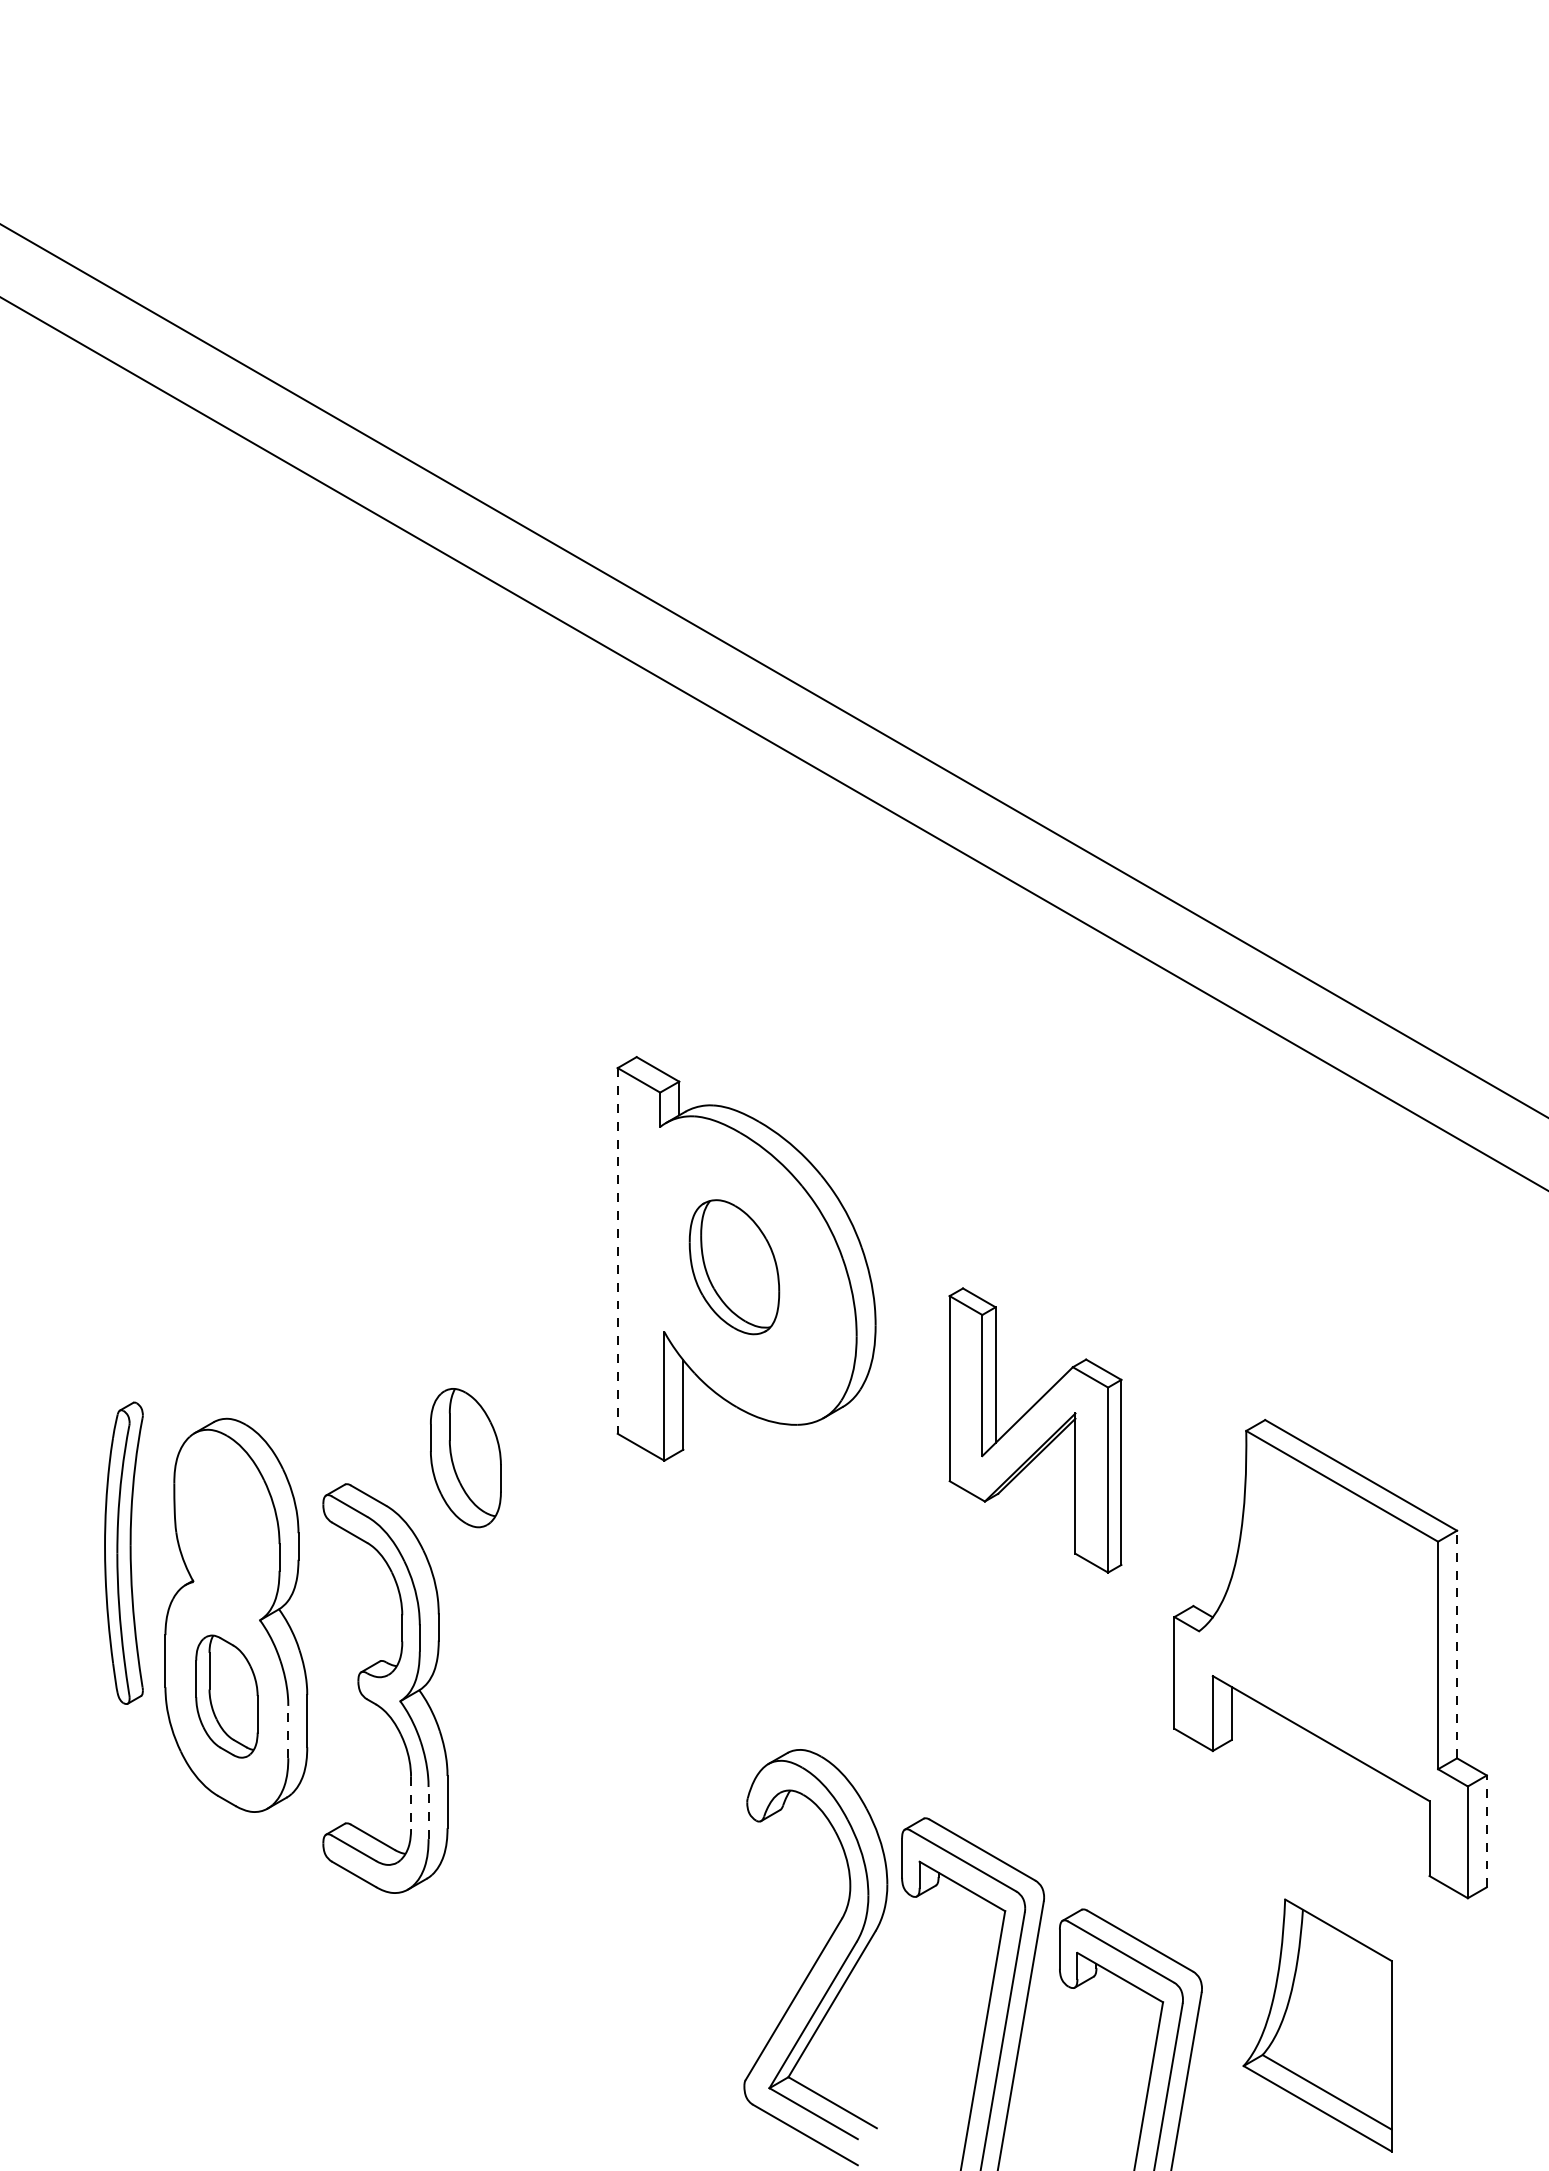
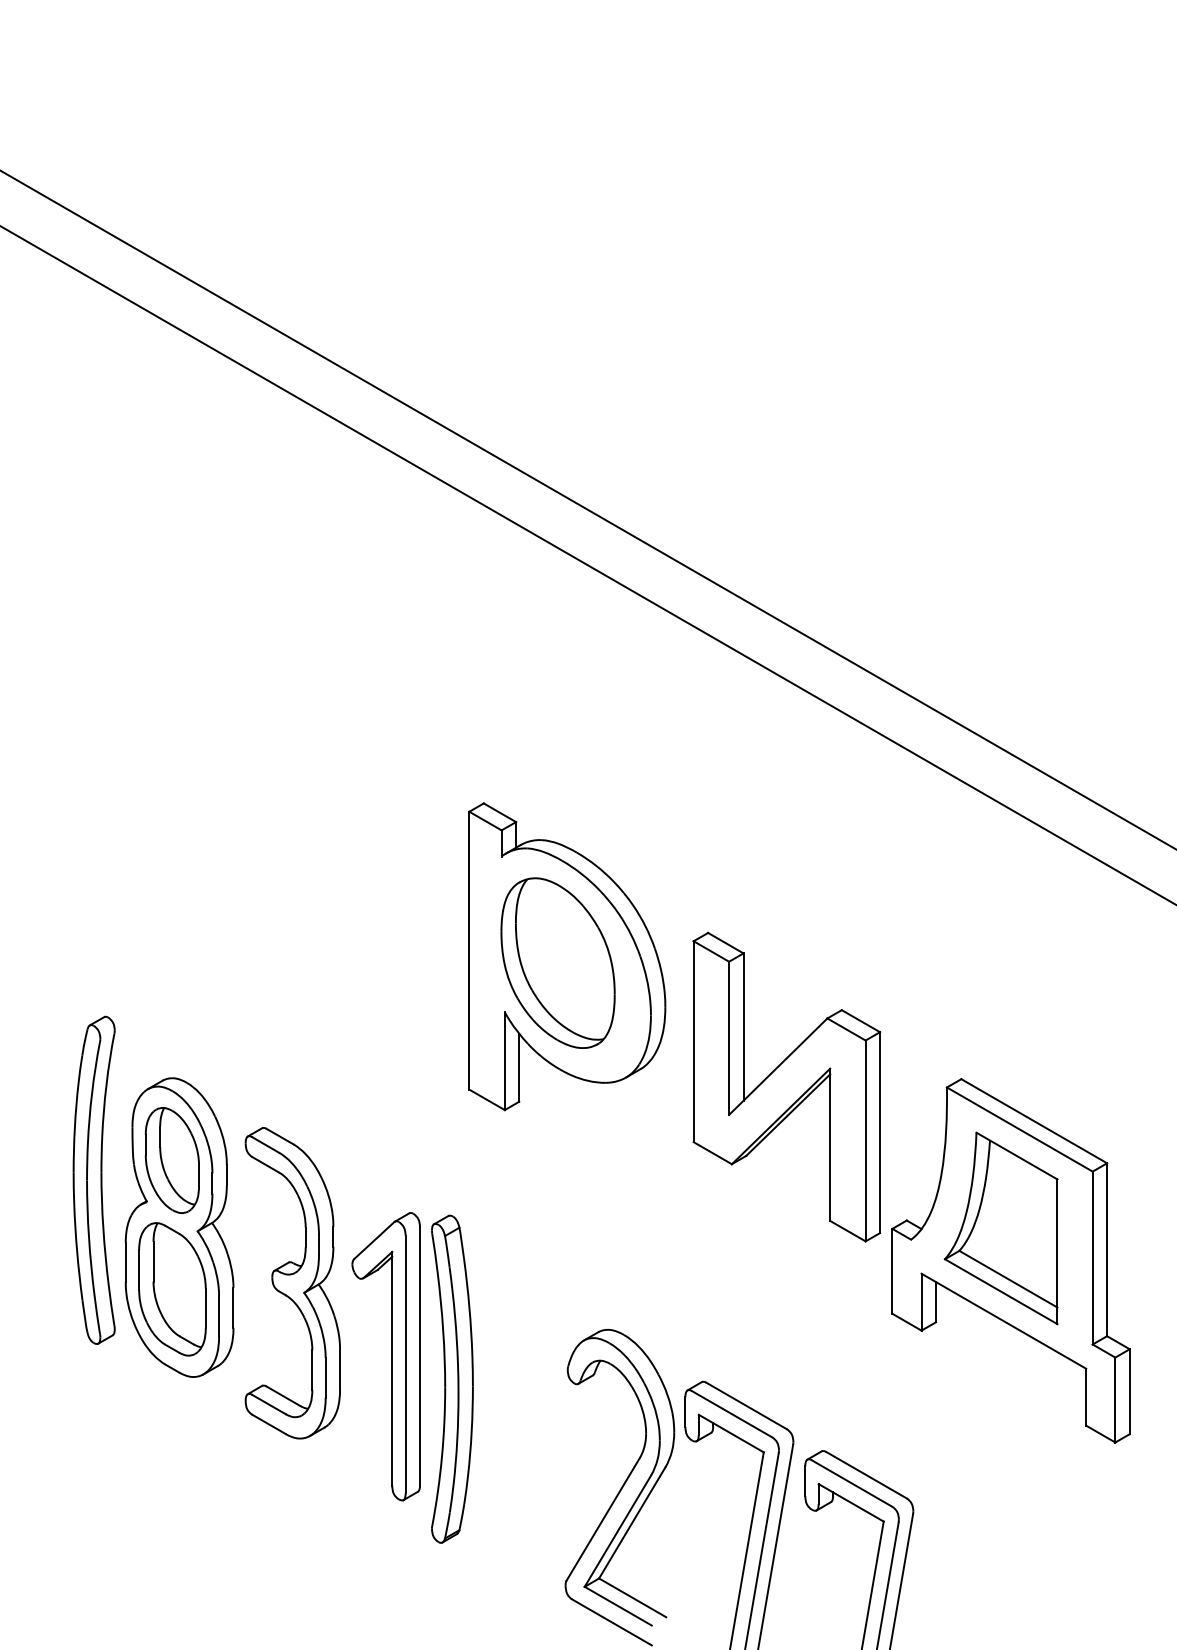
line: (617, 1250) -> (469, 950), dashed -> solid
part: (734, 1266) -> (558, 962), size x1.67
part: (1035, 1430) -> (786, 1087), size x1.43
part: (465, 1458) -> (172, 1160), moved
part: (123, 1553) -> (93, 1180), size x1.43
line: (1457, 1644) -> (1107, 1249), dashed -> solid
part: (226, 1696) -> (172, 1289), size x1.43
line: (288, 1731) -> (219, 1315), dashed -> solid
part: (515, 1785) -> (391, 1356), added
line: (411, 1803) -> (312, 1370), dashed -> solid
line: (428, 1812) -> (325, 1377), dashed -> solid
part: (595, 1814) -> (452, 1378), added
line: (1486, 1831) -> (1129, 1391), dashed -> solid
part: (1317, 2025) -> (1001, 1228), moved

